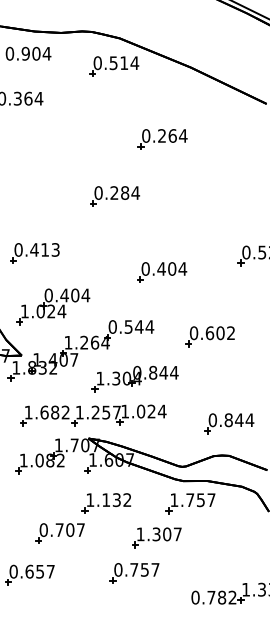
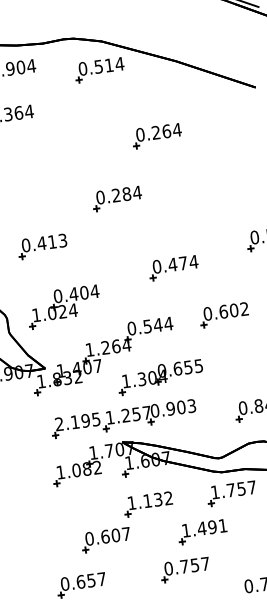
part: (34, 253) -> (42, 246), moved
text: (172, 268) -> (183, 262), 0.404 -> 0.474
part: (53, 306) -> (64, 306), moved
part: (209, 336) -> (223, 315), moved
text: (163, 372) -> (188, 367), 0.844 -> 0.655
text: (143, 411) -> (173, 408), 1.024 -> 0.903
text: (46, 412) -> (77, 421), 1.682 -> 2.195
text: (59, 529) -> (105, 536), 0.707 -> 0.607
text: (166, 534) -> (211, 527), 1.307 -> 1.491

